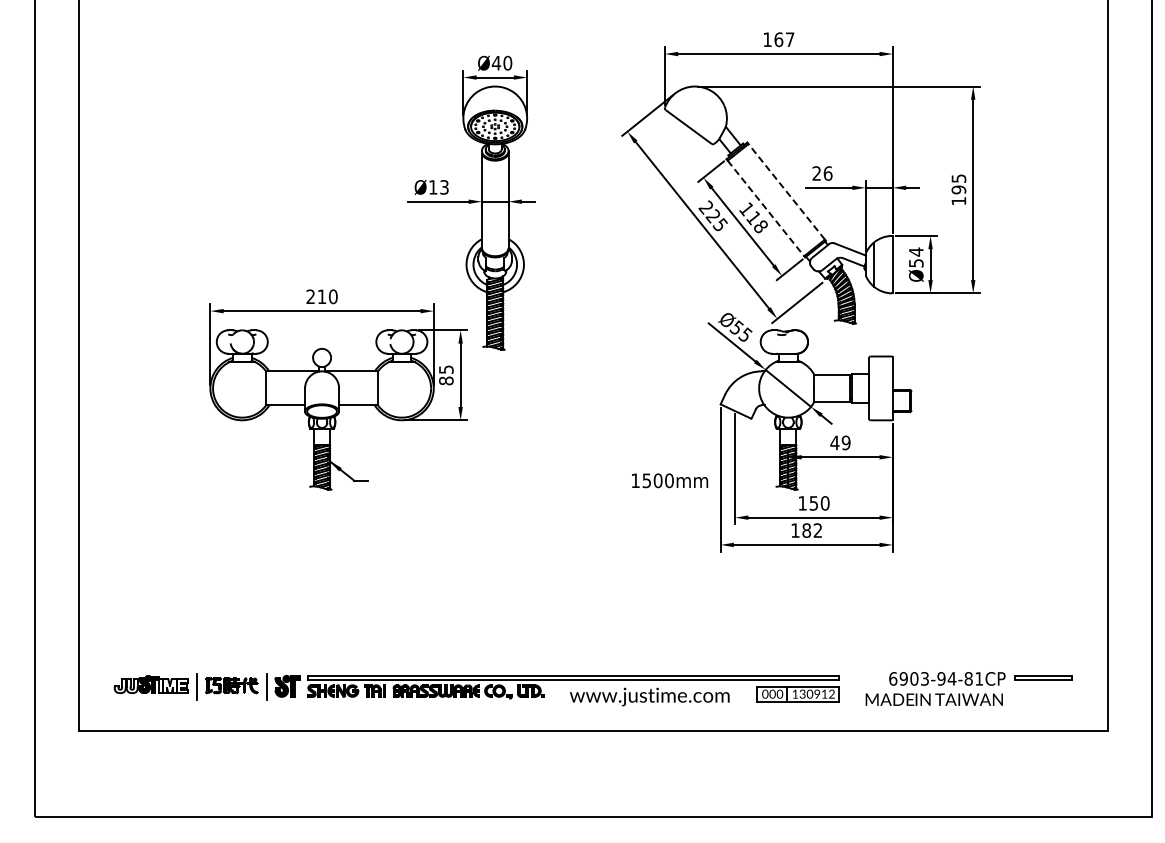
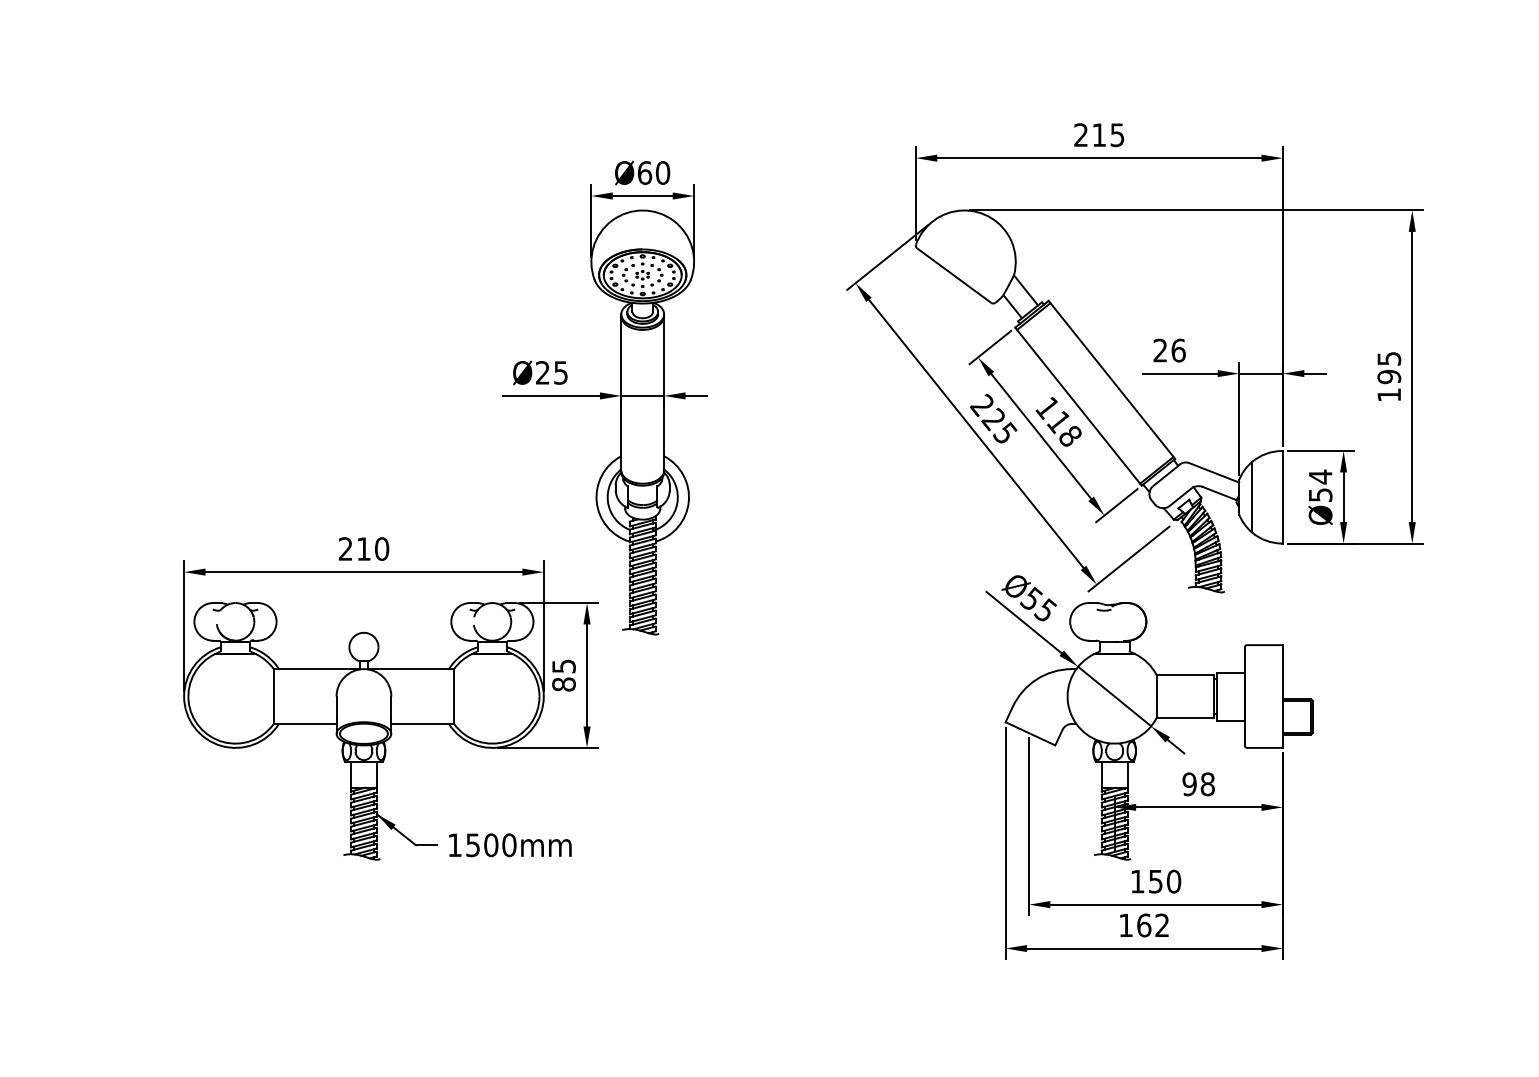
text: (778, 39) -> (1098, 134), 167 -> 215
text: (496, 62) -> (644, 171), Ø40 -> Ø60
text: (438, 187) -> (551, 373), Ø13 -> Ø25
line: (786, 191) -> (1111, 379), dashed -> solid
line: (766, 208) -> (1079, 406), dashed -> solid
text: (840, 442) -> (1198, 783), 49 -> 98
text: (670, 480) -> (511, 844), moved
text: (806, 530) -> (1143, 925), 182 -> 162

